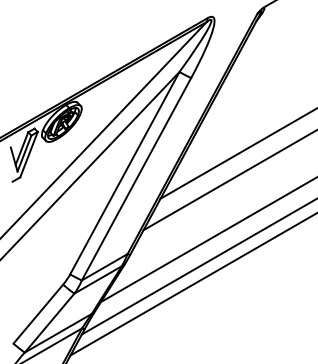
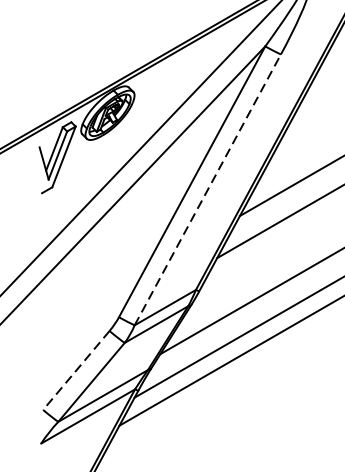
line: (136, 178) -> (207, 188), solid -> dashed
line: (38, 314) -> (76, 370), solid -> dashed

